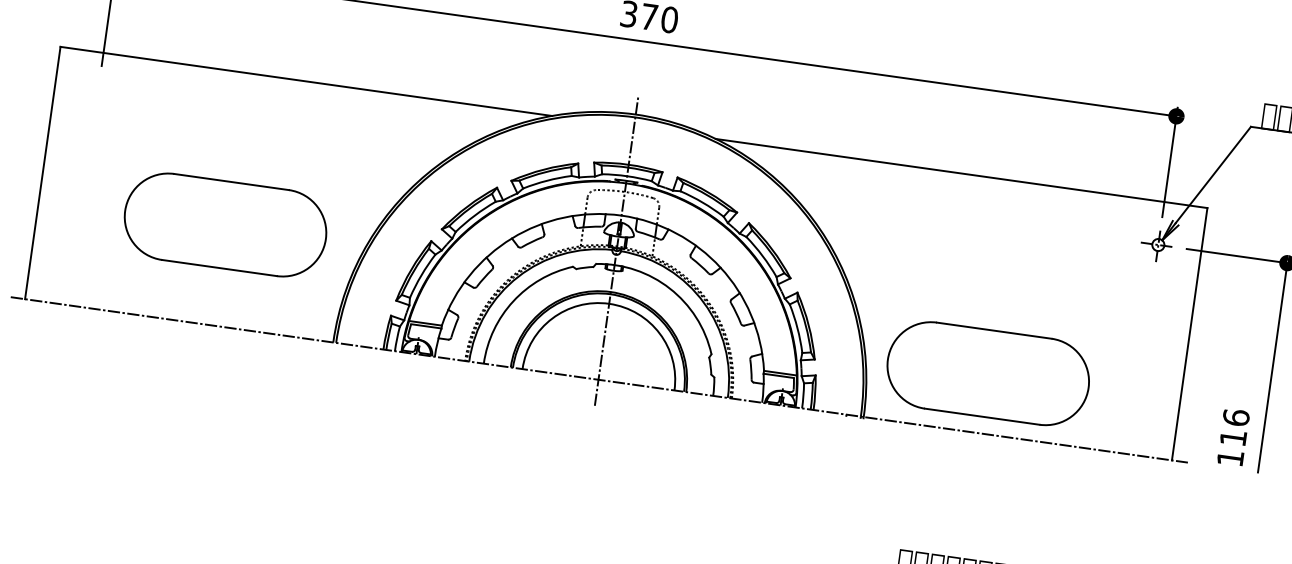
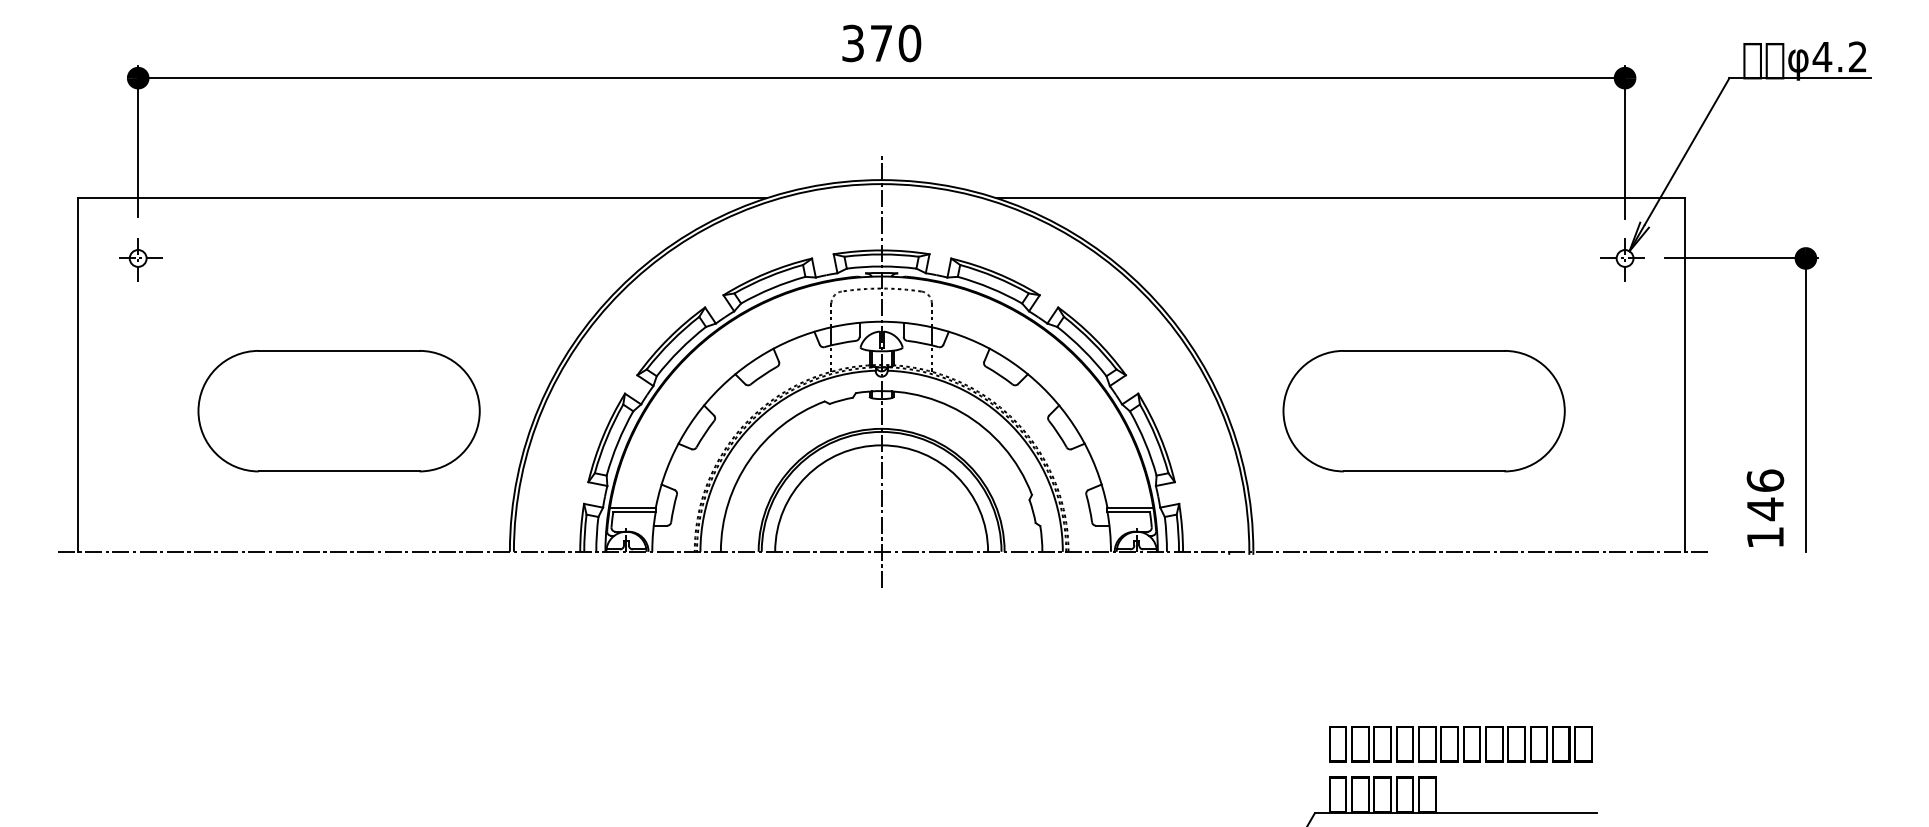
part: (99, 96) -> (140, 259), added
part: (987, 373) -> (1423, 411), moved
text: (1233, 438) -> (1765, 509), 116 -> 146

